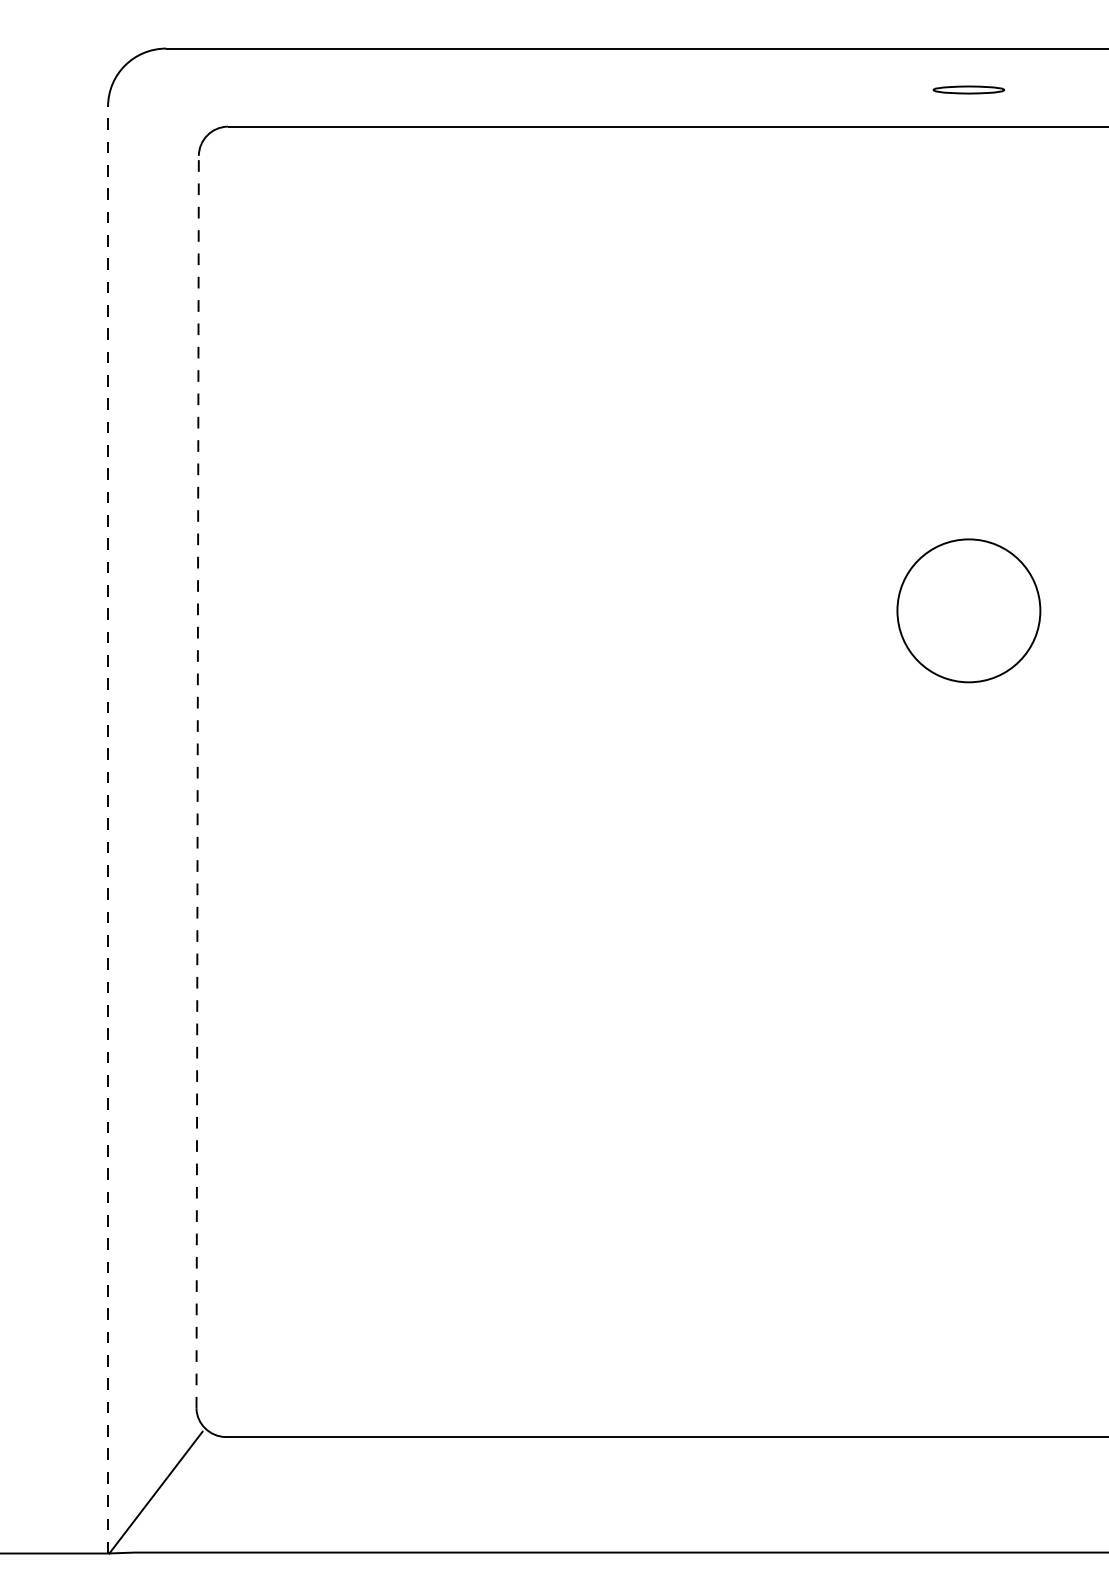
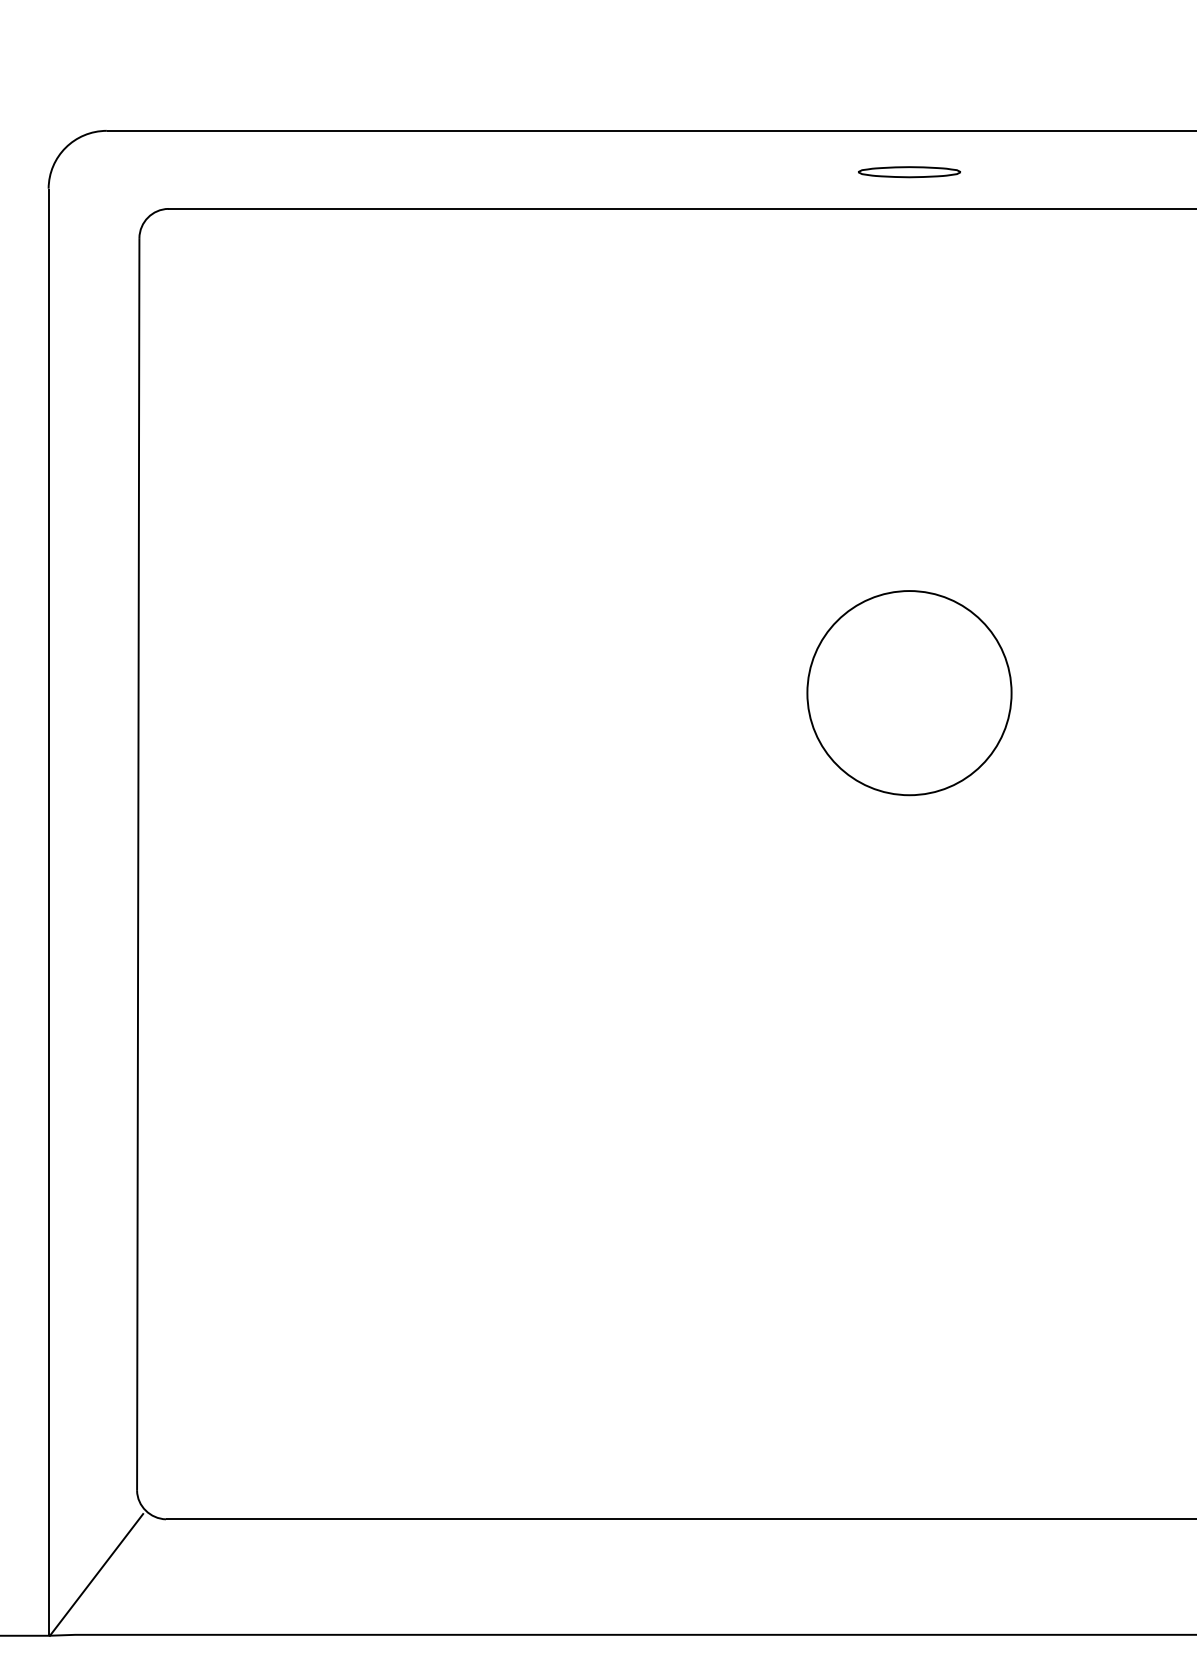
part: (968, 90) -> (909, 172), size x1.43
circle: (968, 611) -> (909, 693), size x1.43
line: (197, 781) -> (138, 863), dashed -> solid
line: (107, 830) -> (48, 912), dashed -> solid

